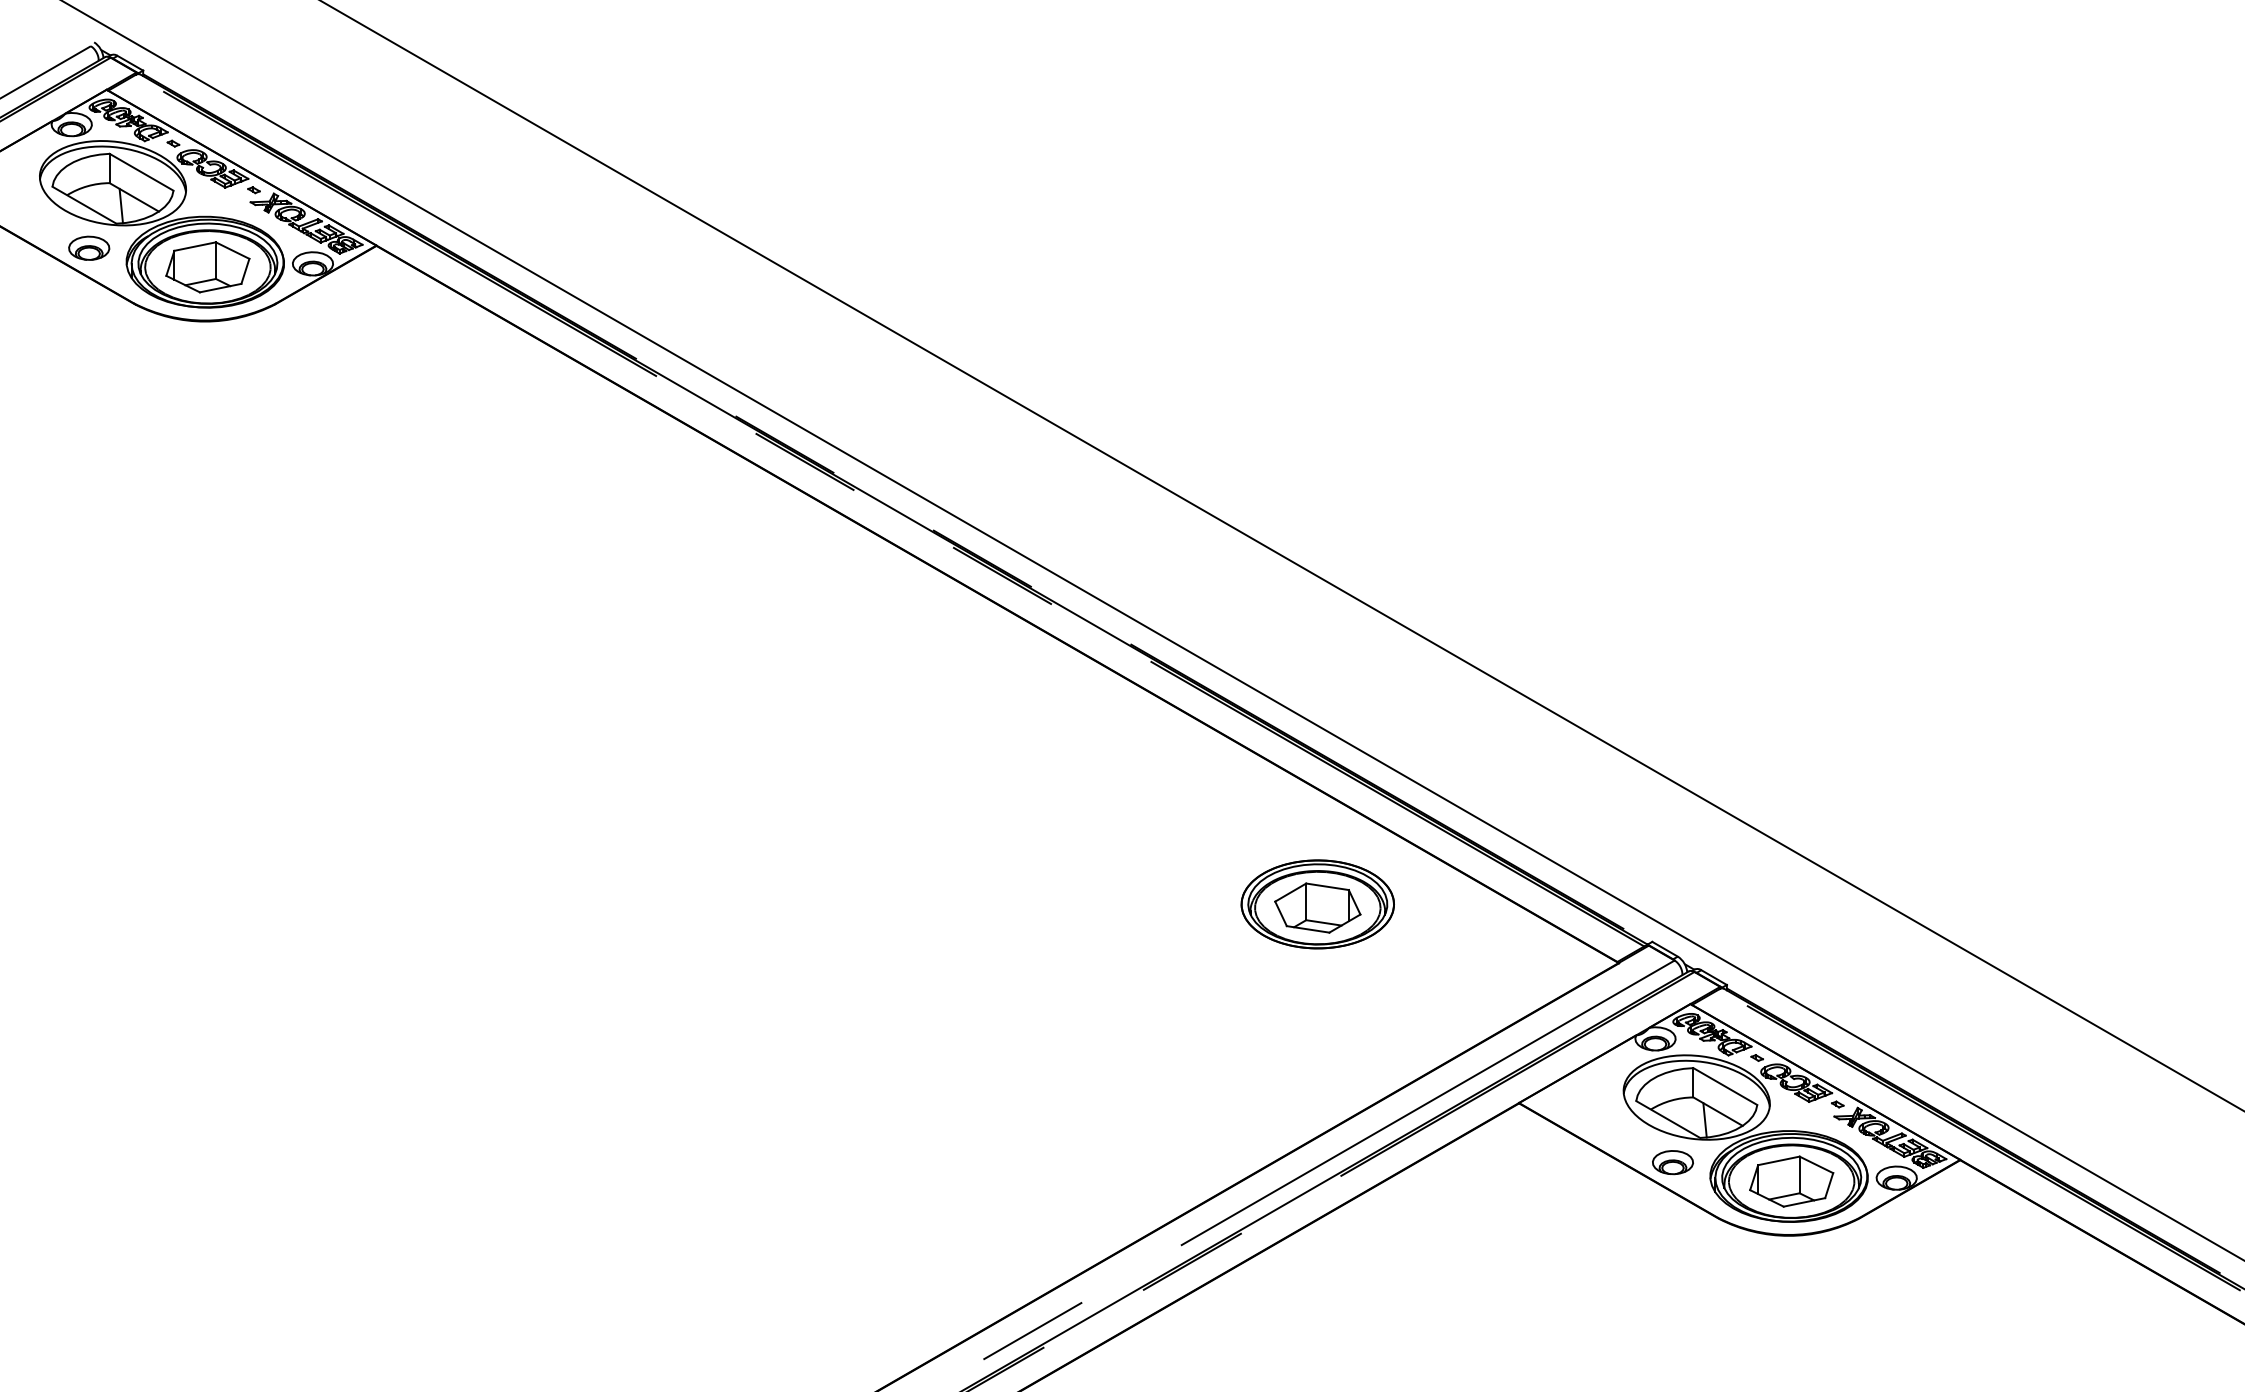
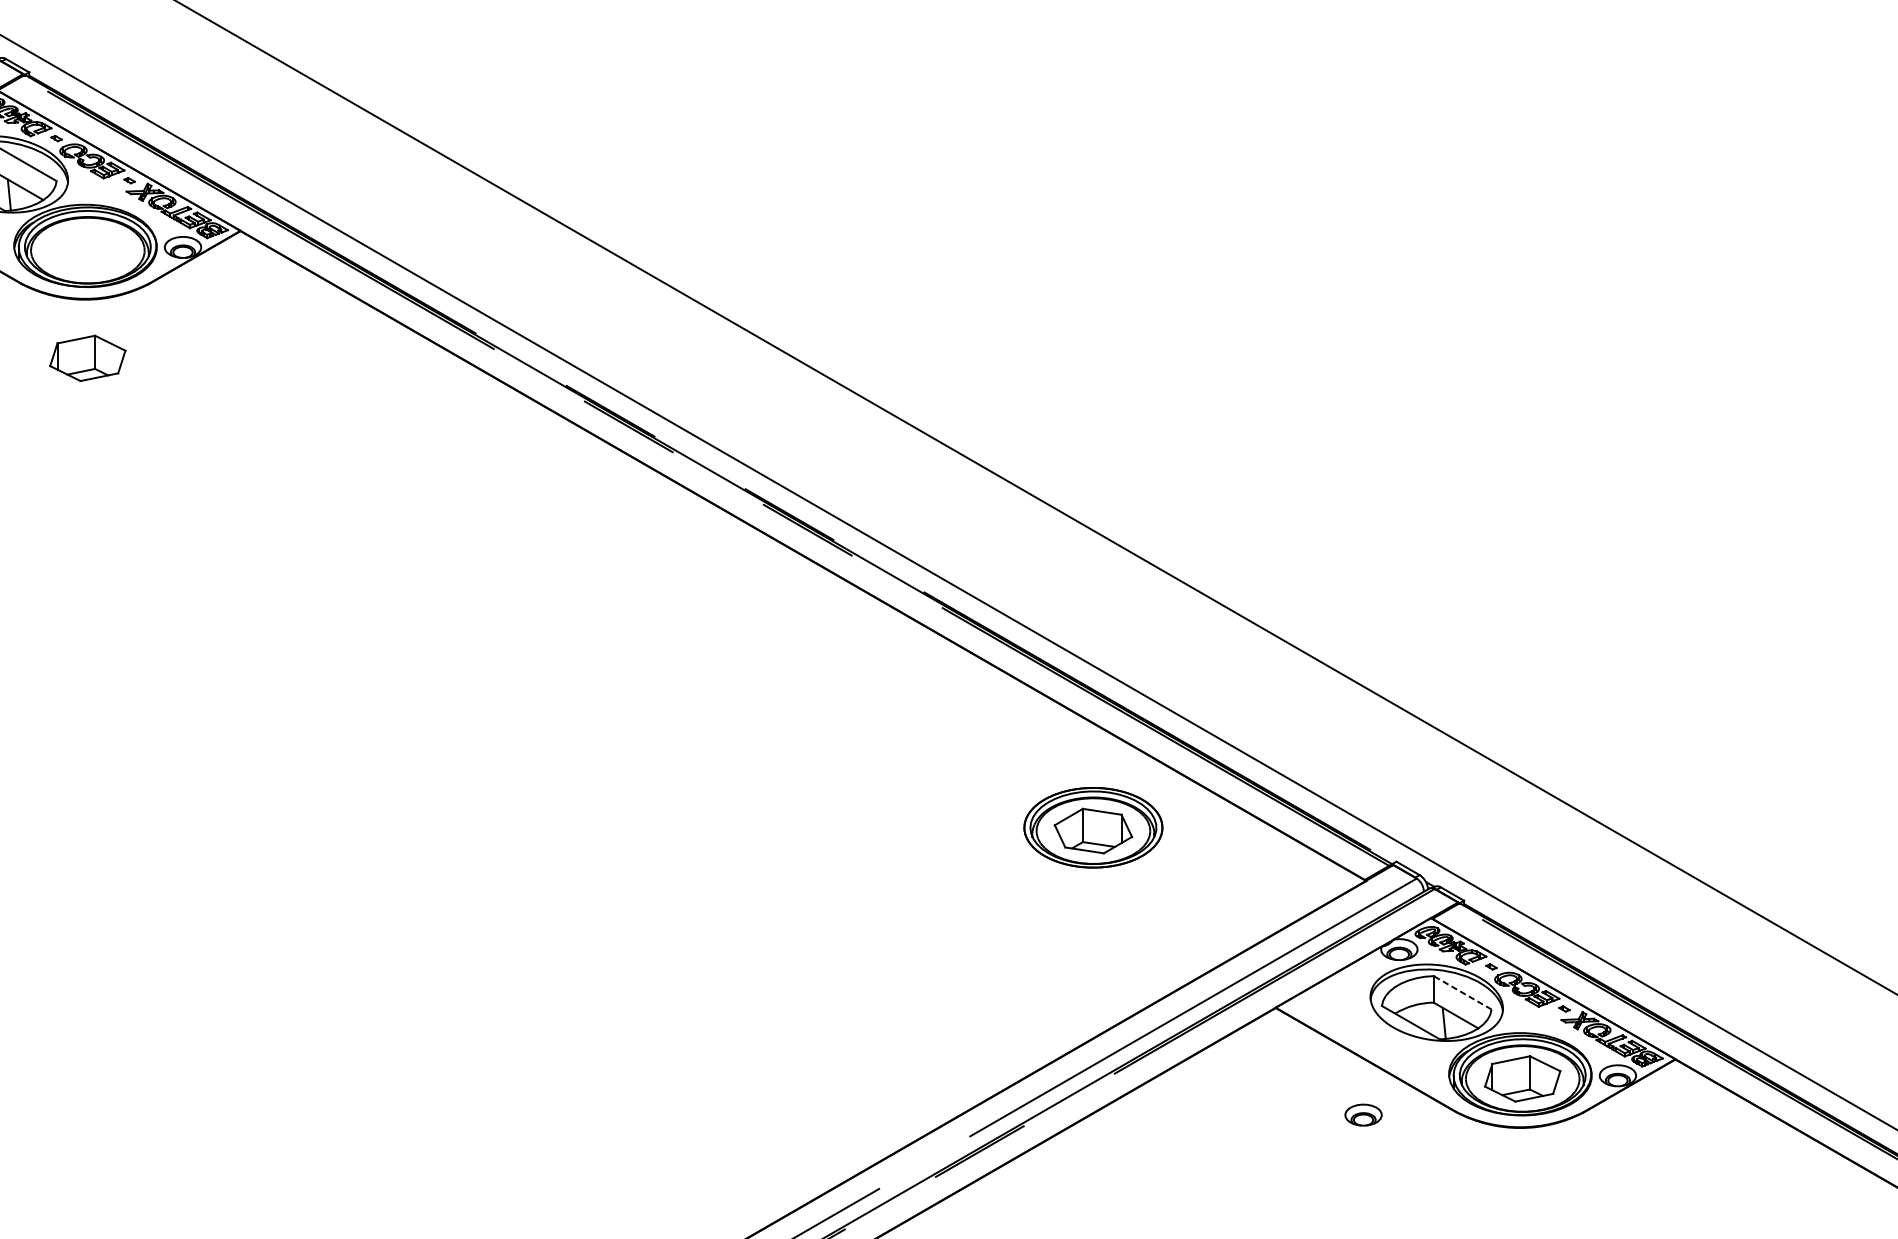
part: (207, 267) -> (87, 358), moved
line: (1725, 1086) -> (1462, 992), solid -> dashed
part: (1672, 1162) -> (1363, 1115), moved

